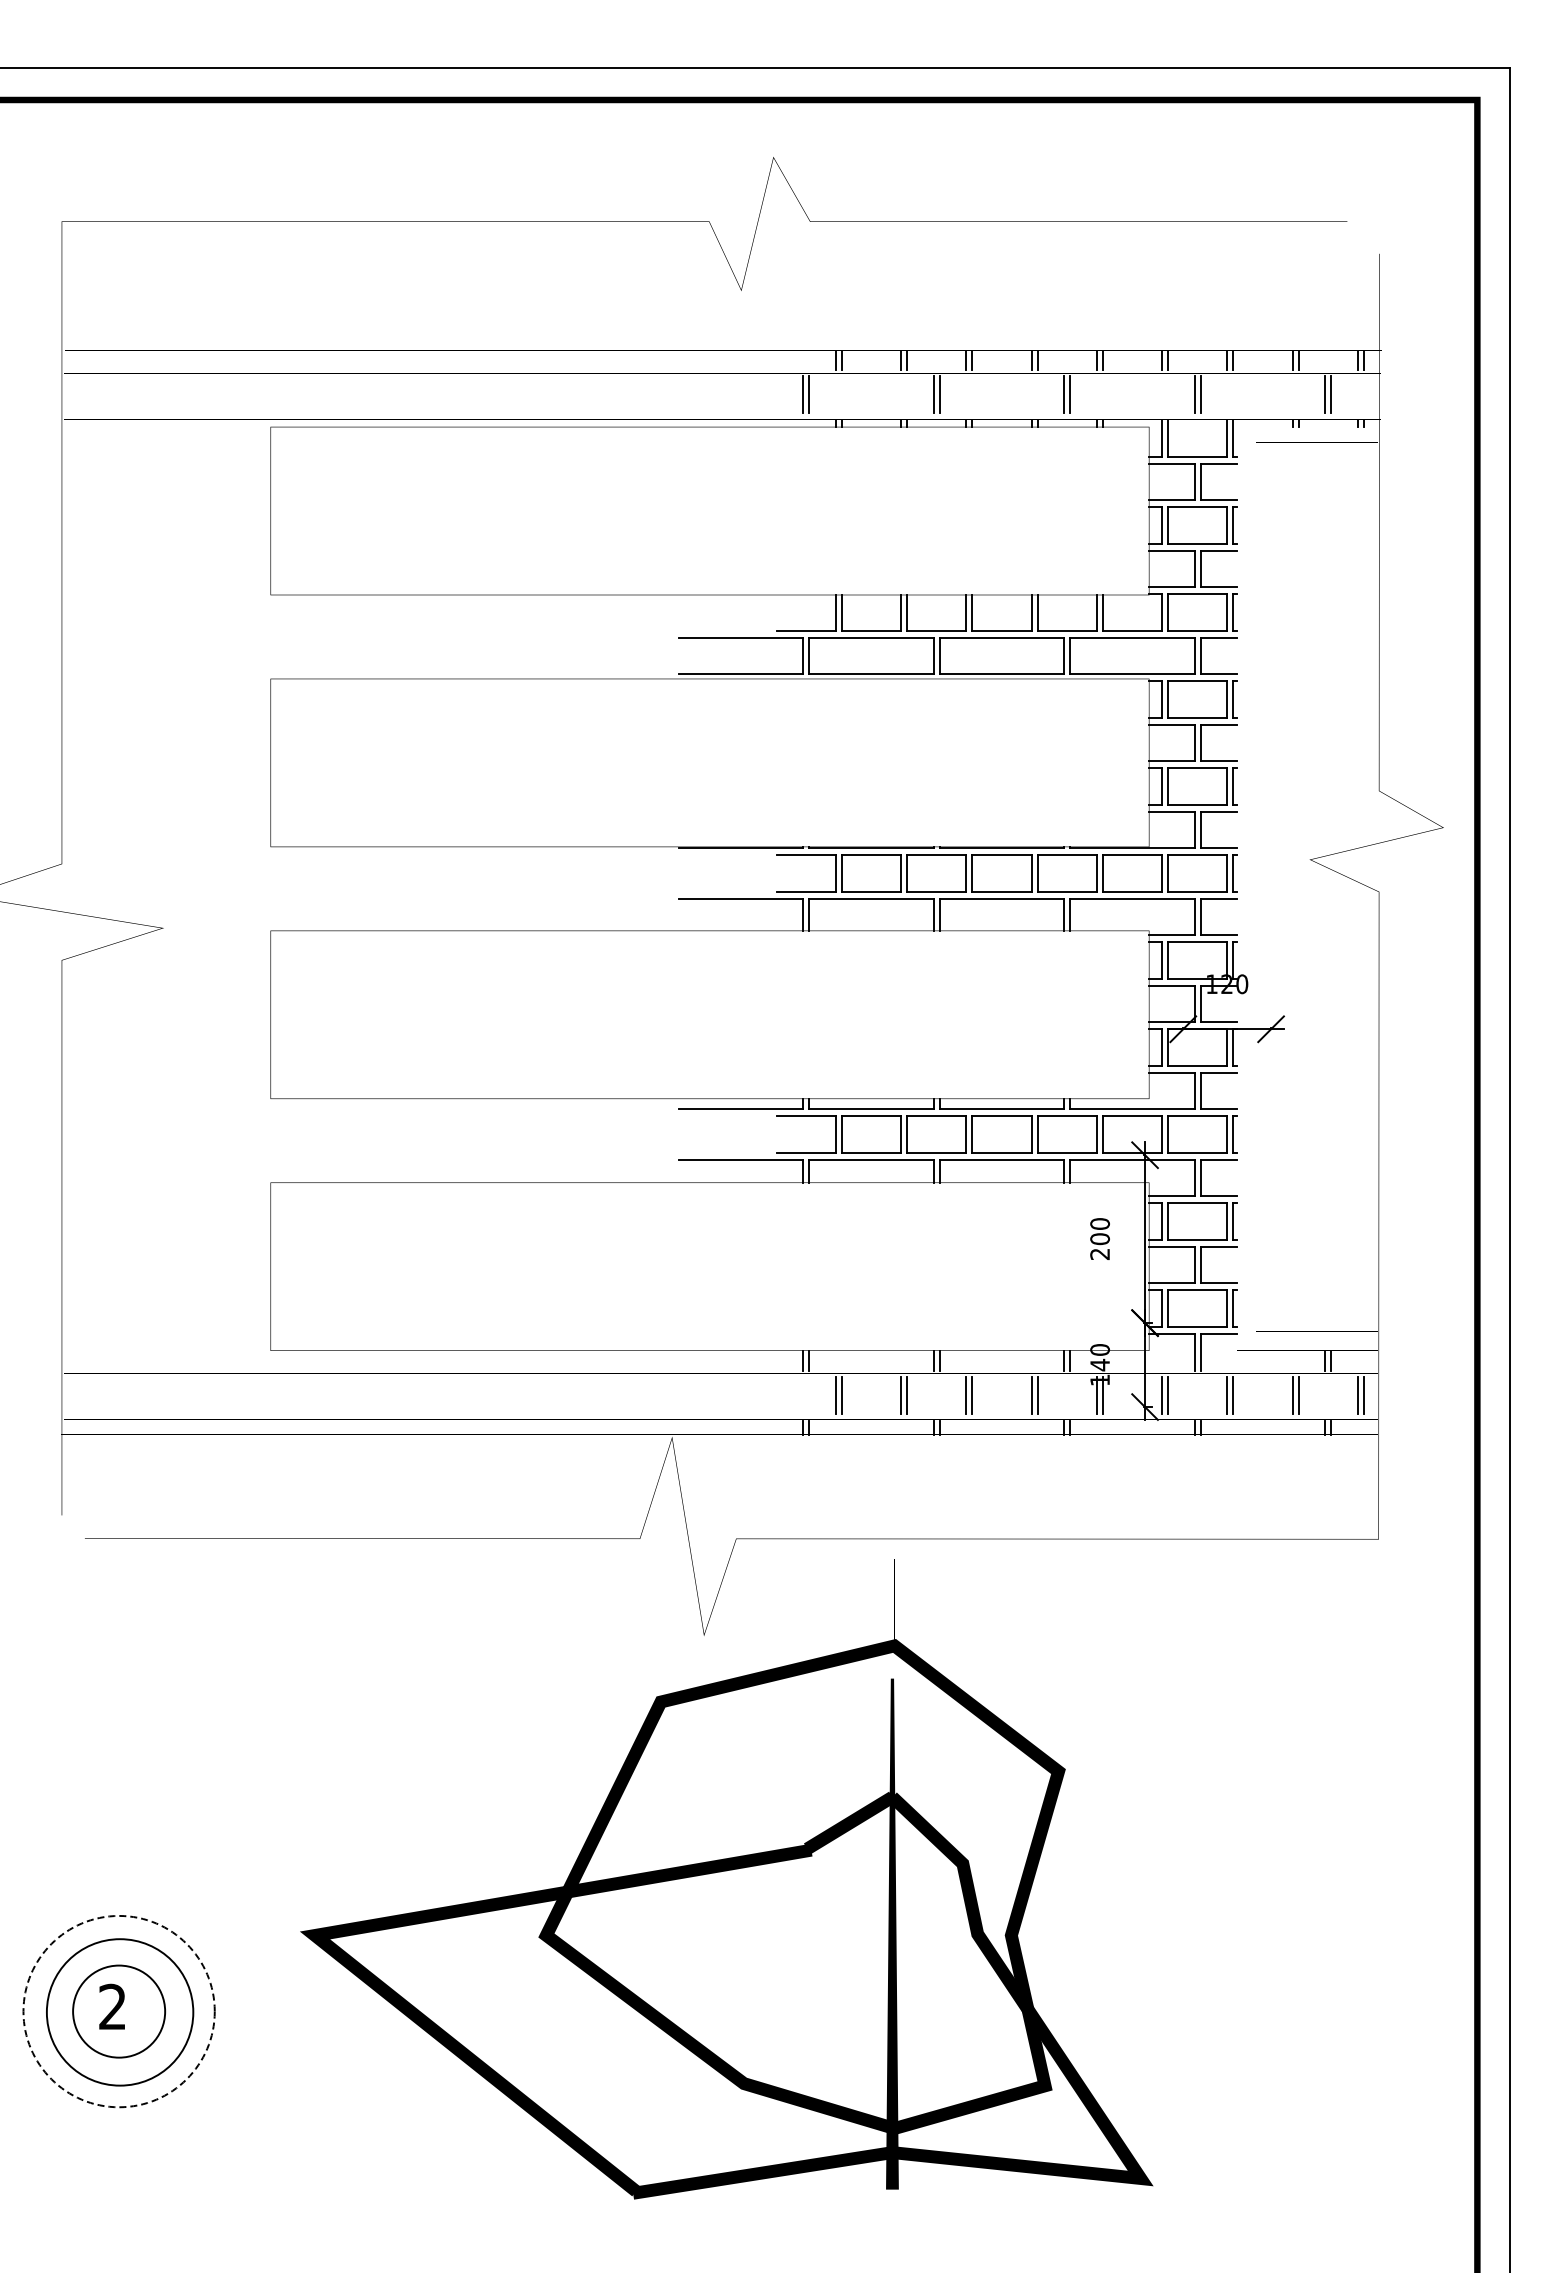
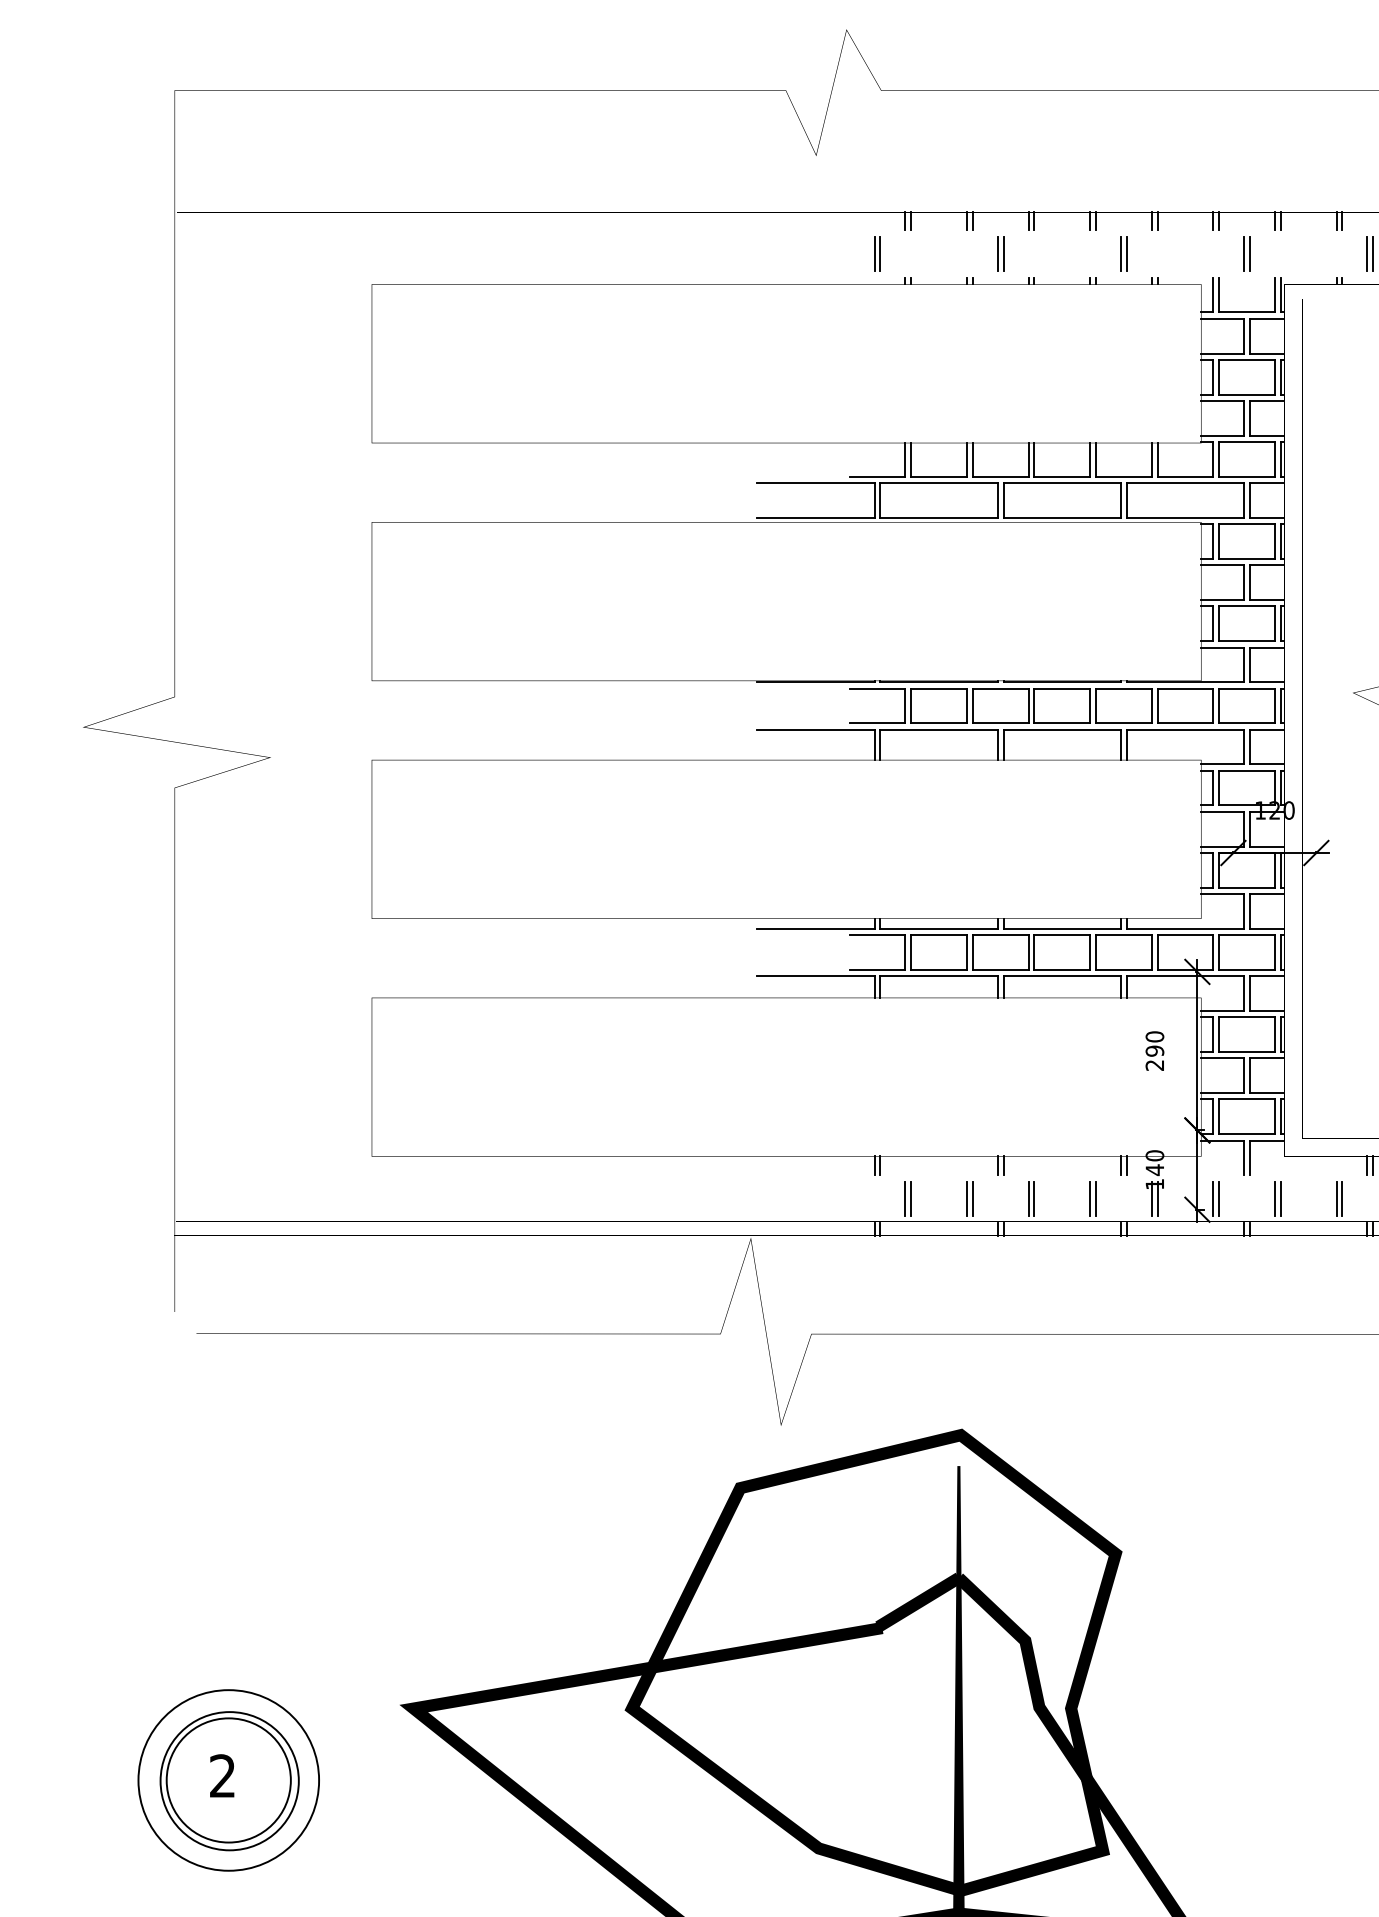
text: (1100, 1239) -> (1155, 1051), 200 -> 290
circle: (118, 2011) -> (228, 1780), dashed -> solid
circle: (118, 2011) -> (228, 1780), size x1.43

